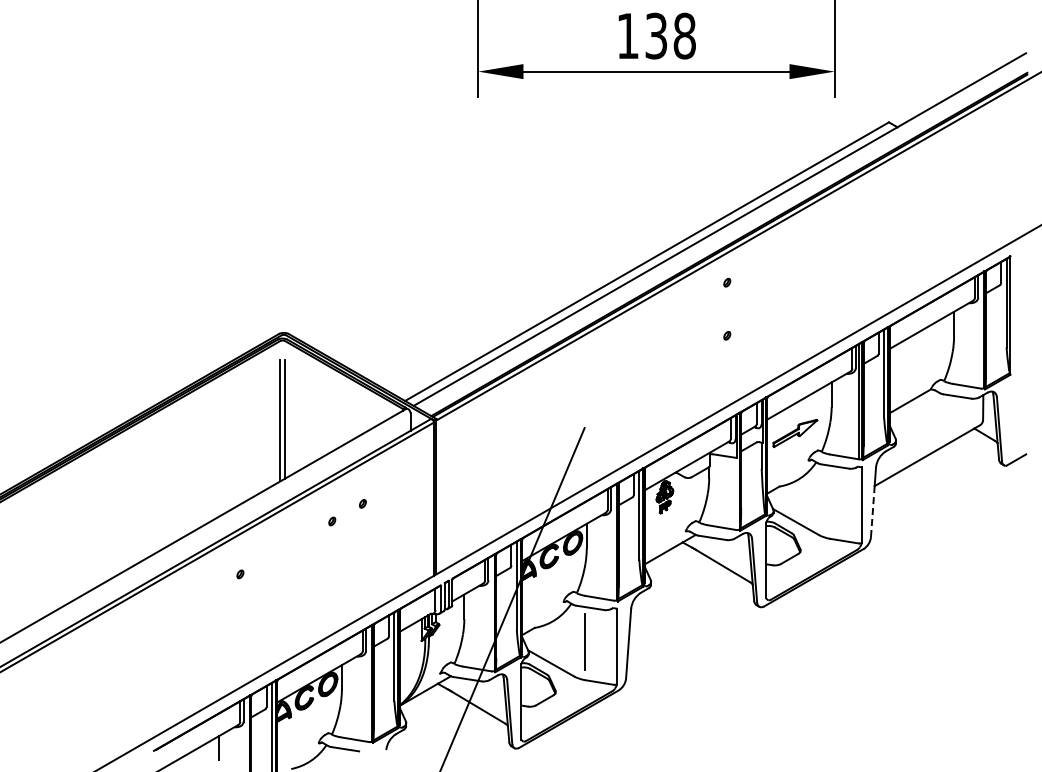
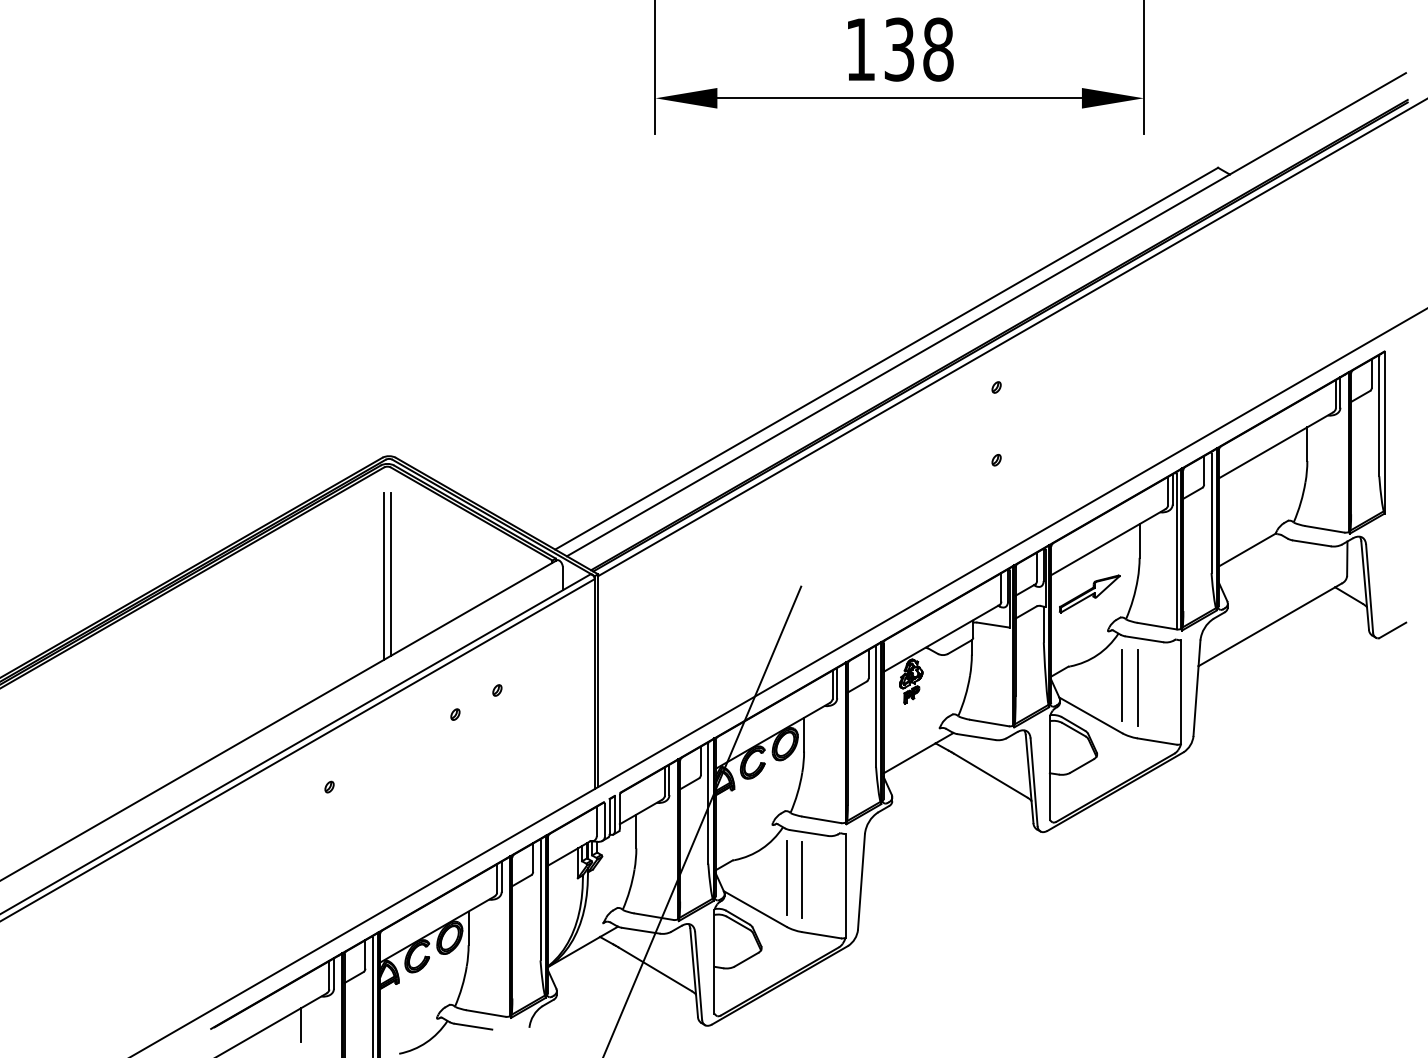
line: (818, 499) -> (1121, 684), added
line: (830, 502) -> (1138, 688), added
line: (872, 511) -> (1195, 700), dashed -> solid
line: (574, 640) -> (787, 877), added

